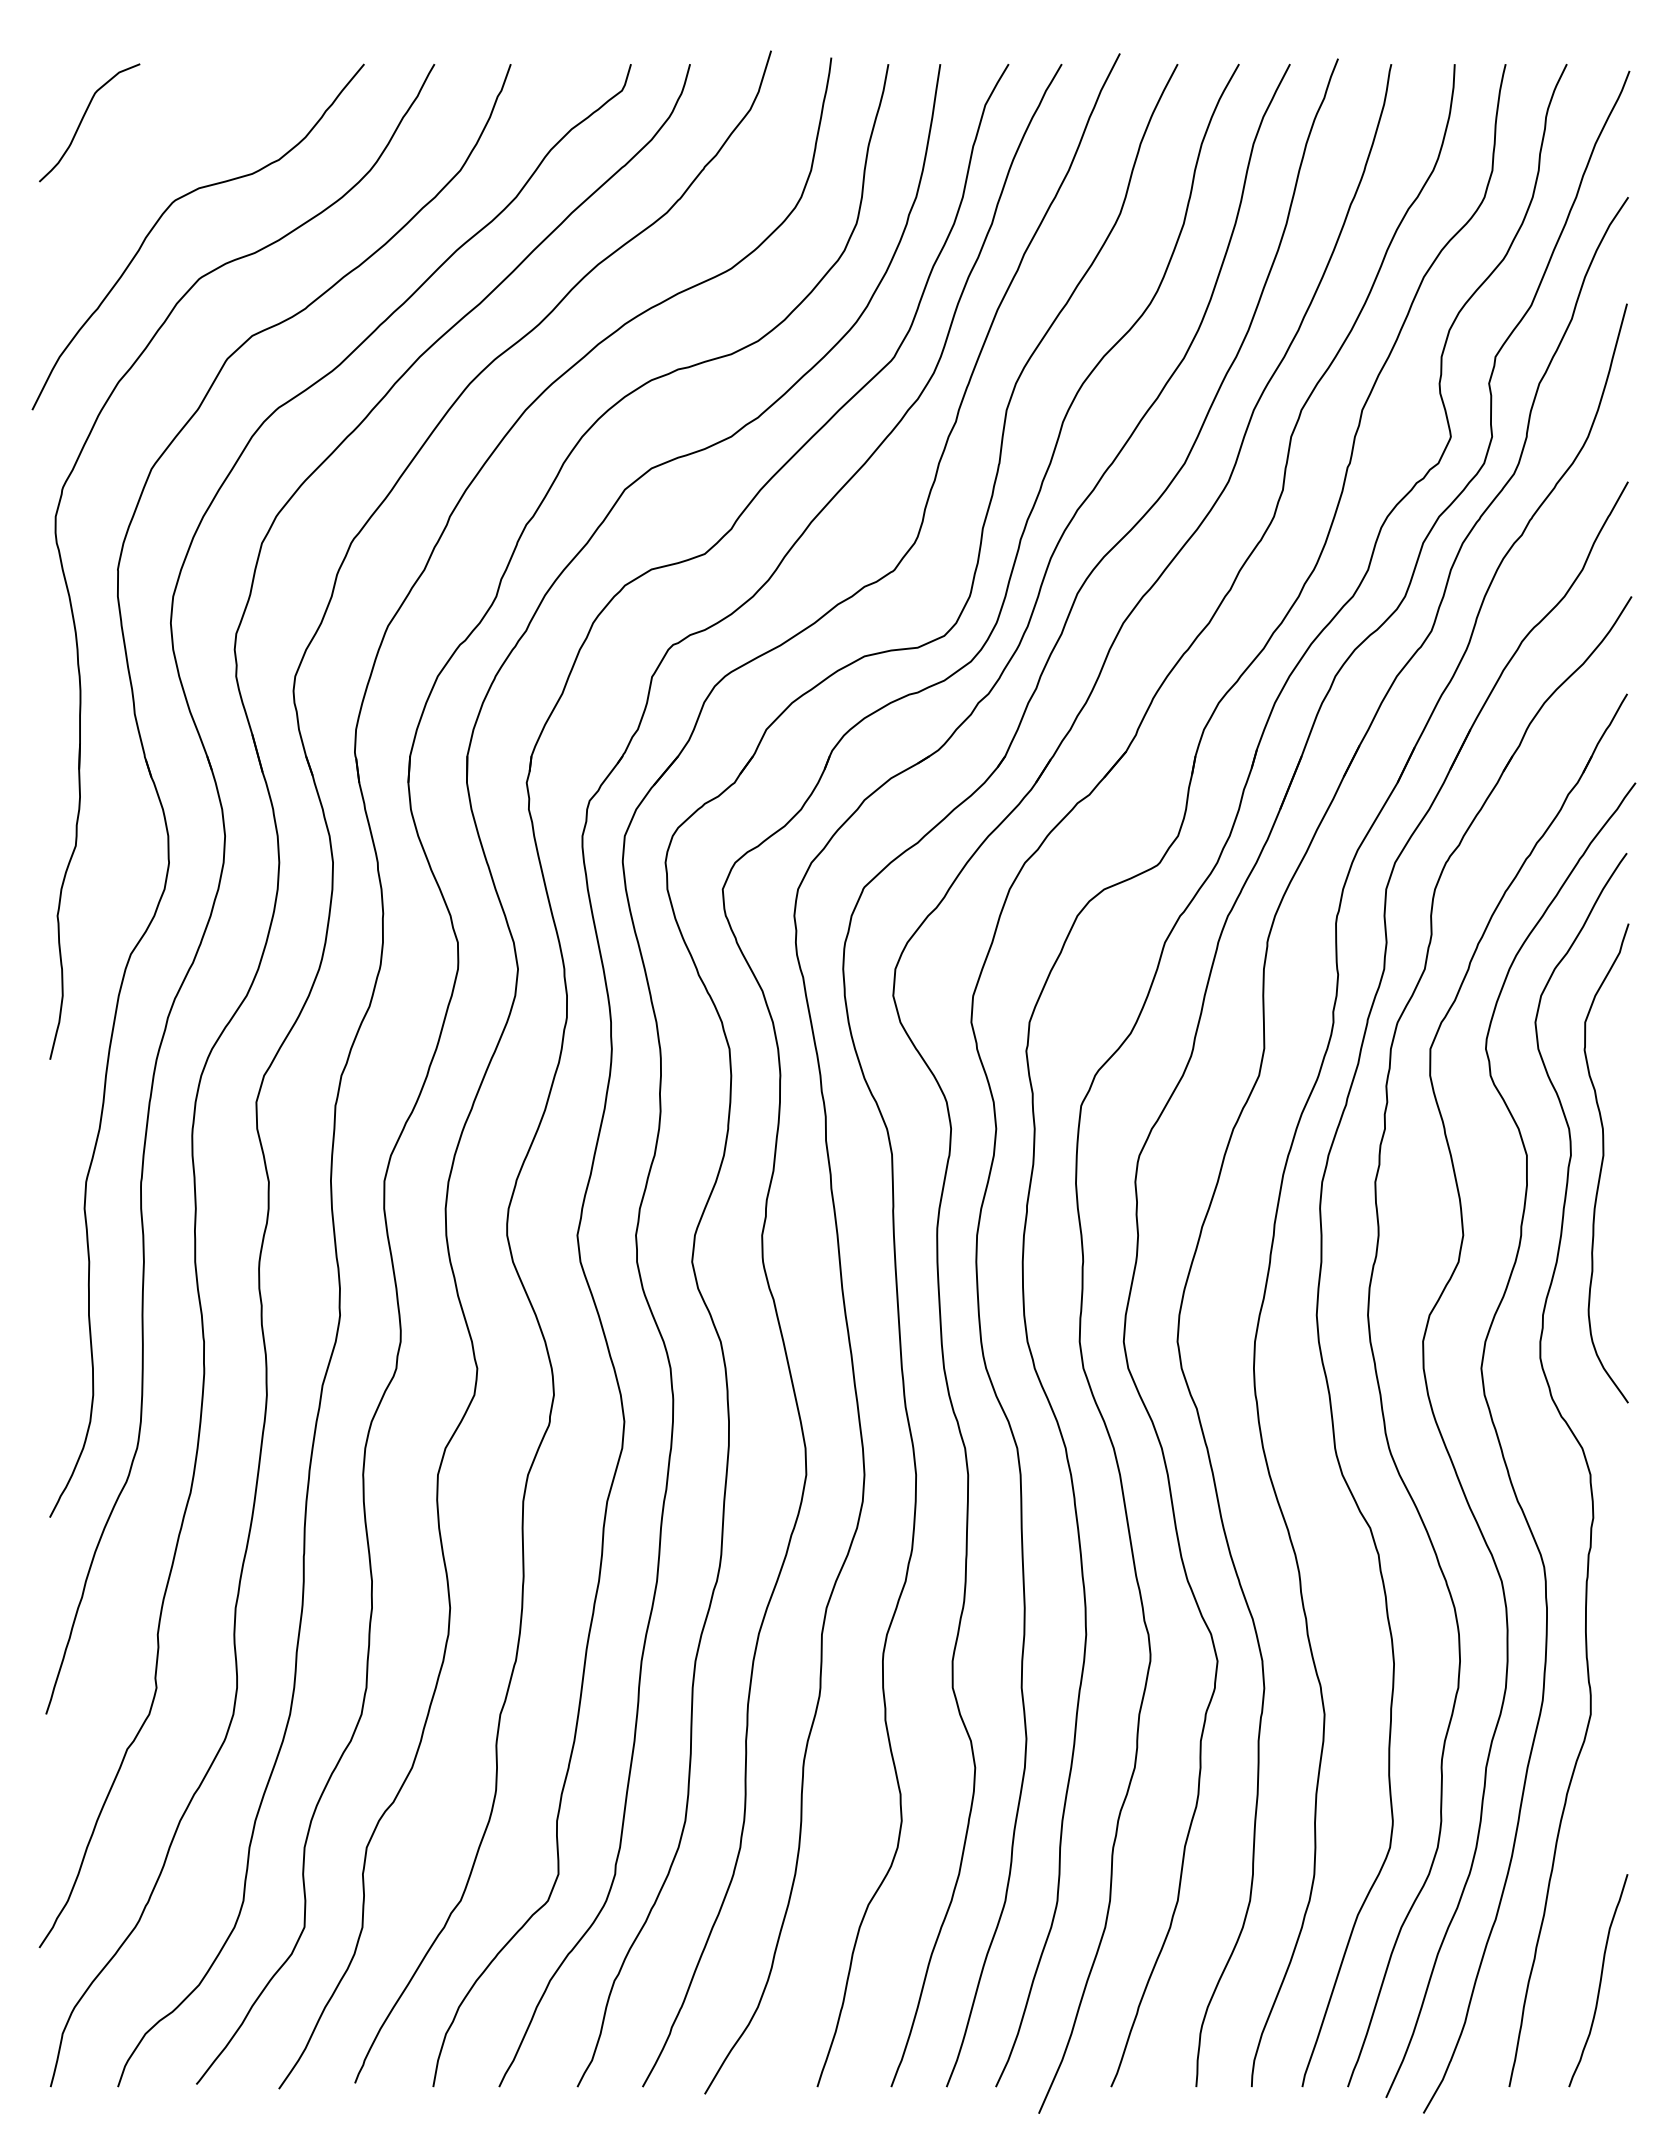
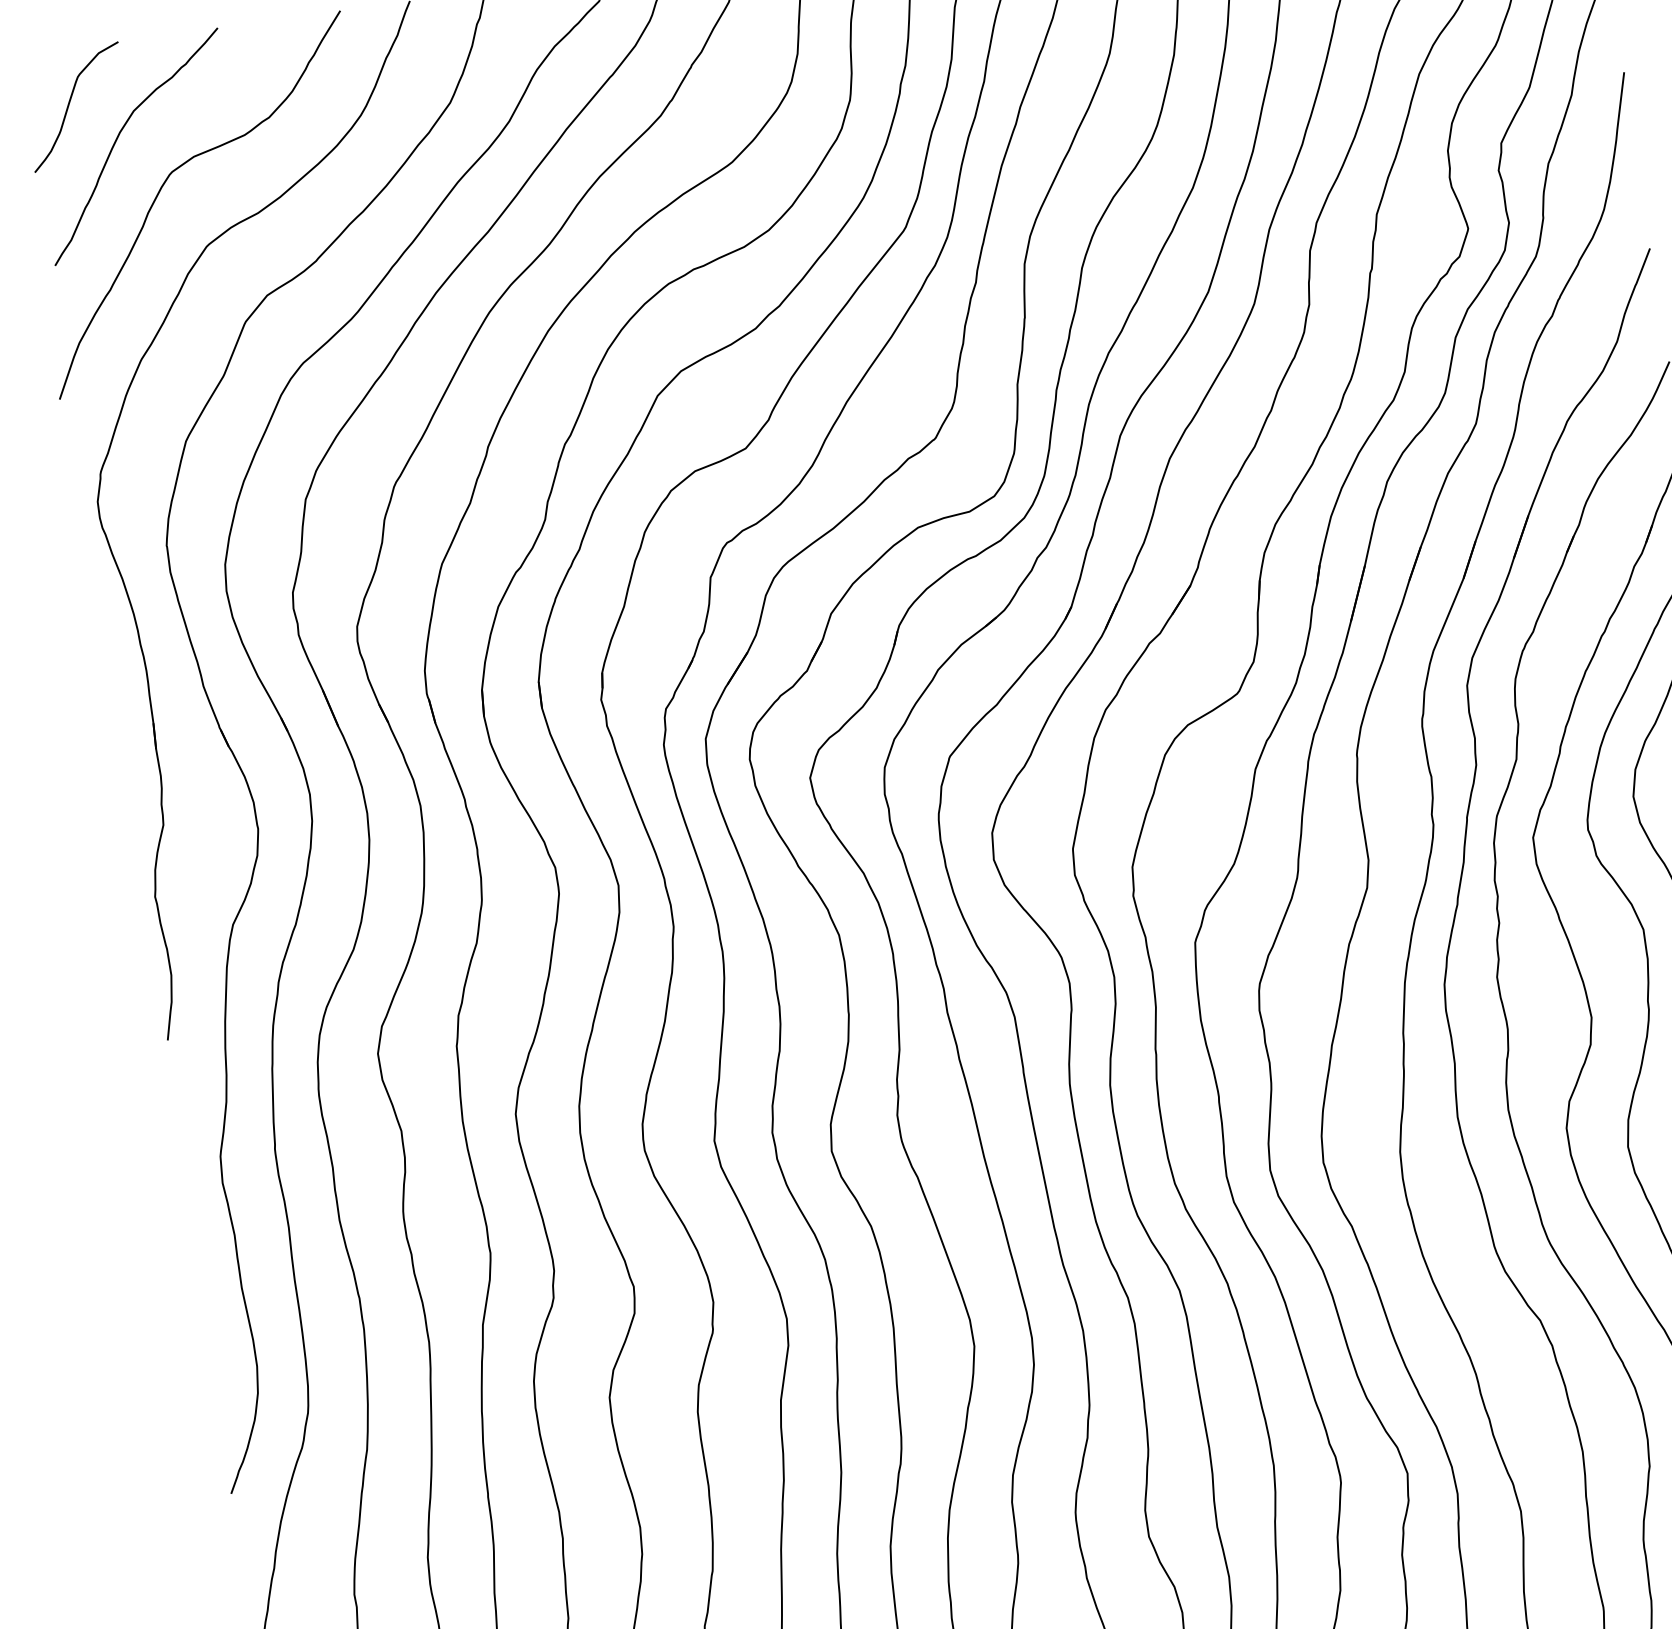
curve: (127, 158) -> (118, 137), added

